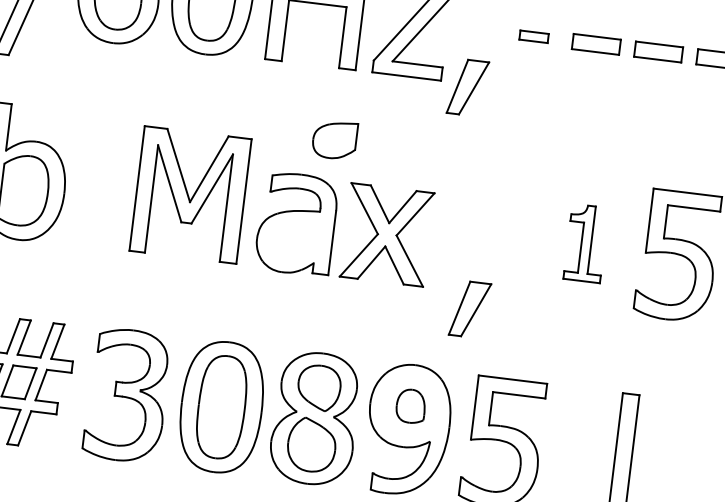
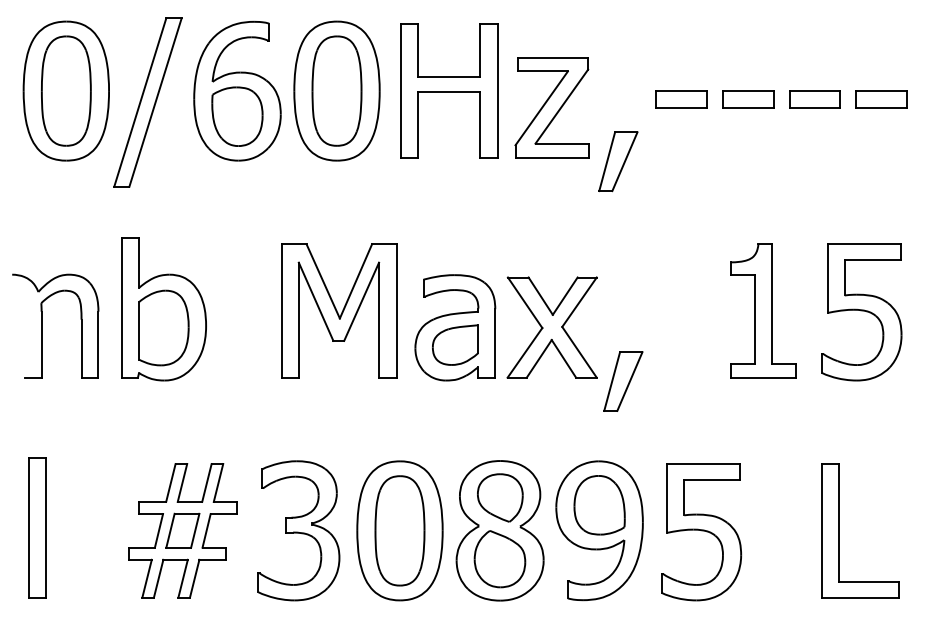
part: (533, 36) -> (681, 99), size x1.67
part: (334, 139) -> (455, 344), moved
part: (586, 243) -> (763, 310), size x1.67
part: (470, 309) -> (623, 381), moved
part: (410, 406) -> (599, 505), size x1.67

